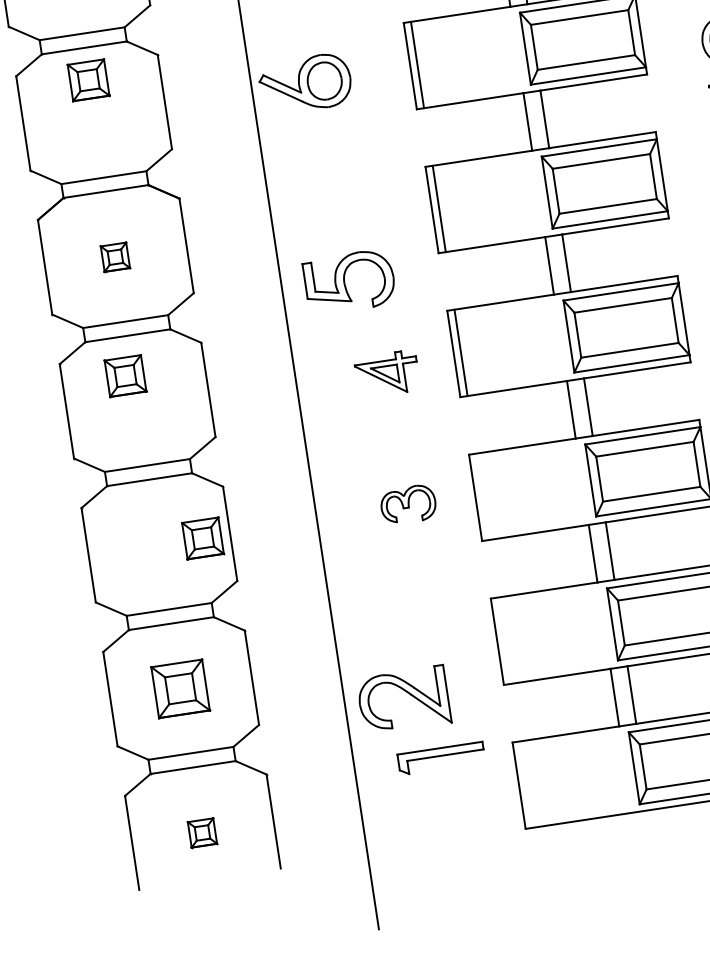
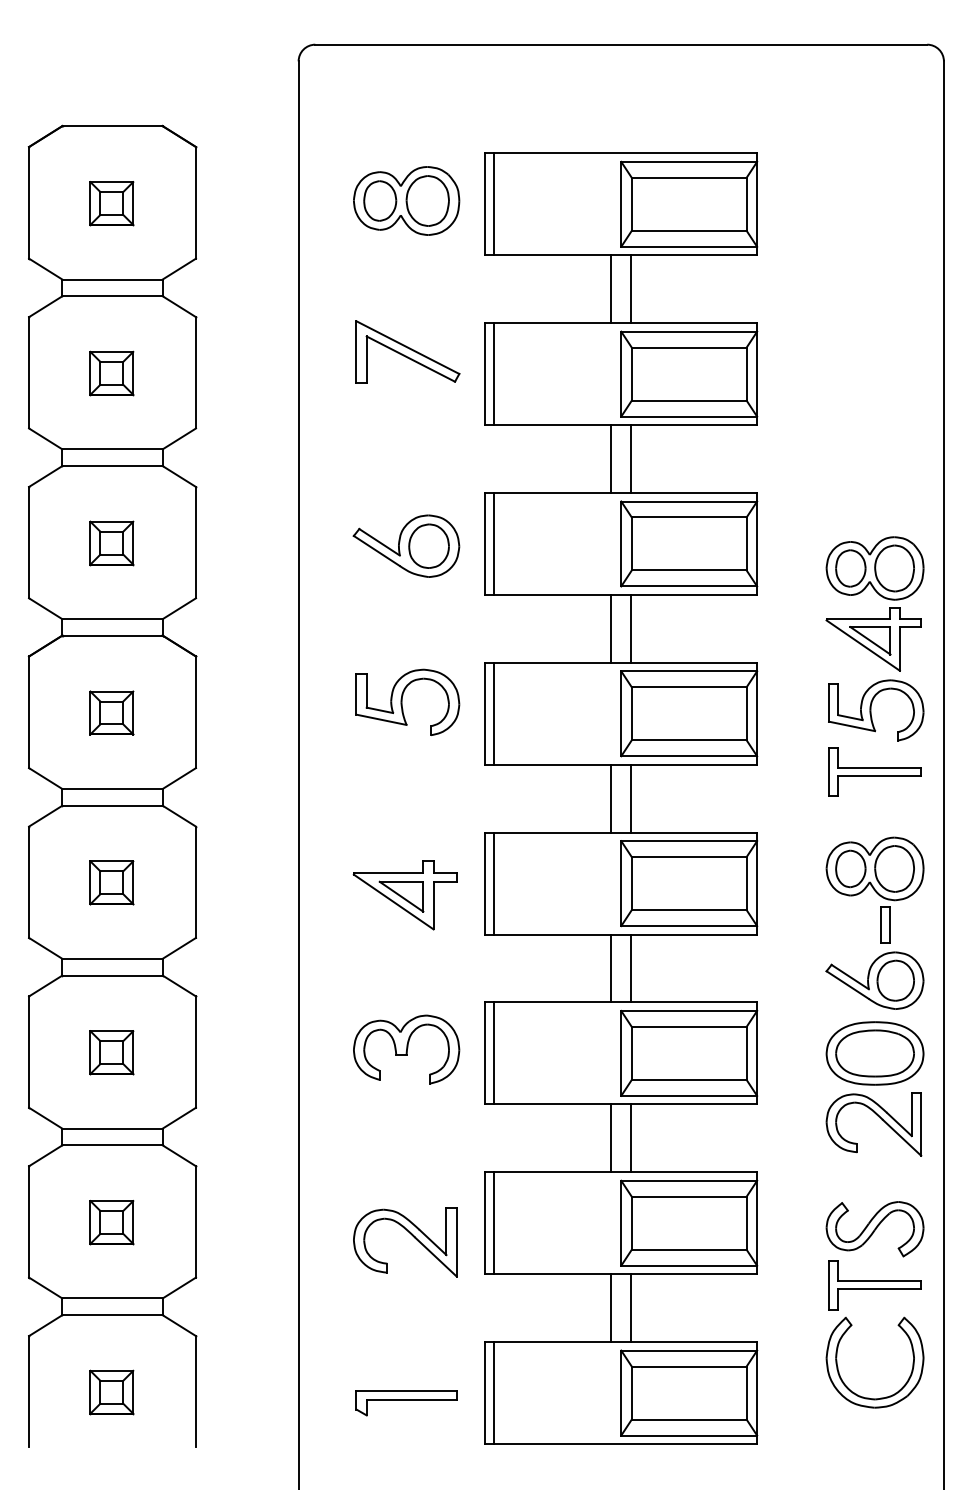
part: (88, 80) -> (111, 543), moved
part: (305, 83) -> (406, 545), moved
part: (115, 256) -> (111, 712), size x1.43
part: (349, 281) -> (407, 701), moved
part: (386, 374) -> (404, 895), size x1.43
part: (125, 375) -> (111, 882), moved
line: (482, 496) -> (493, 1053), added
part: (408, 504) -> (406, 1049), size x1.67
part: (202, 538) -> (111, 1052), moved
line: (504, 640) -> (493, 1223), added
part: (180, 689) -> (111, 1222), size x0.71
part: (408, 693) -> (411, 1235), moved
part: (441, 758) -> (406, 1403), moved
line: (526, 785) -> (493, 1393), added
part: (202, 833) -> (111, 1392), size x1.43

